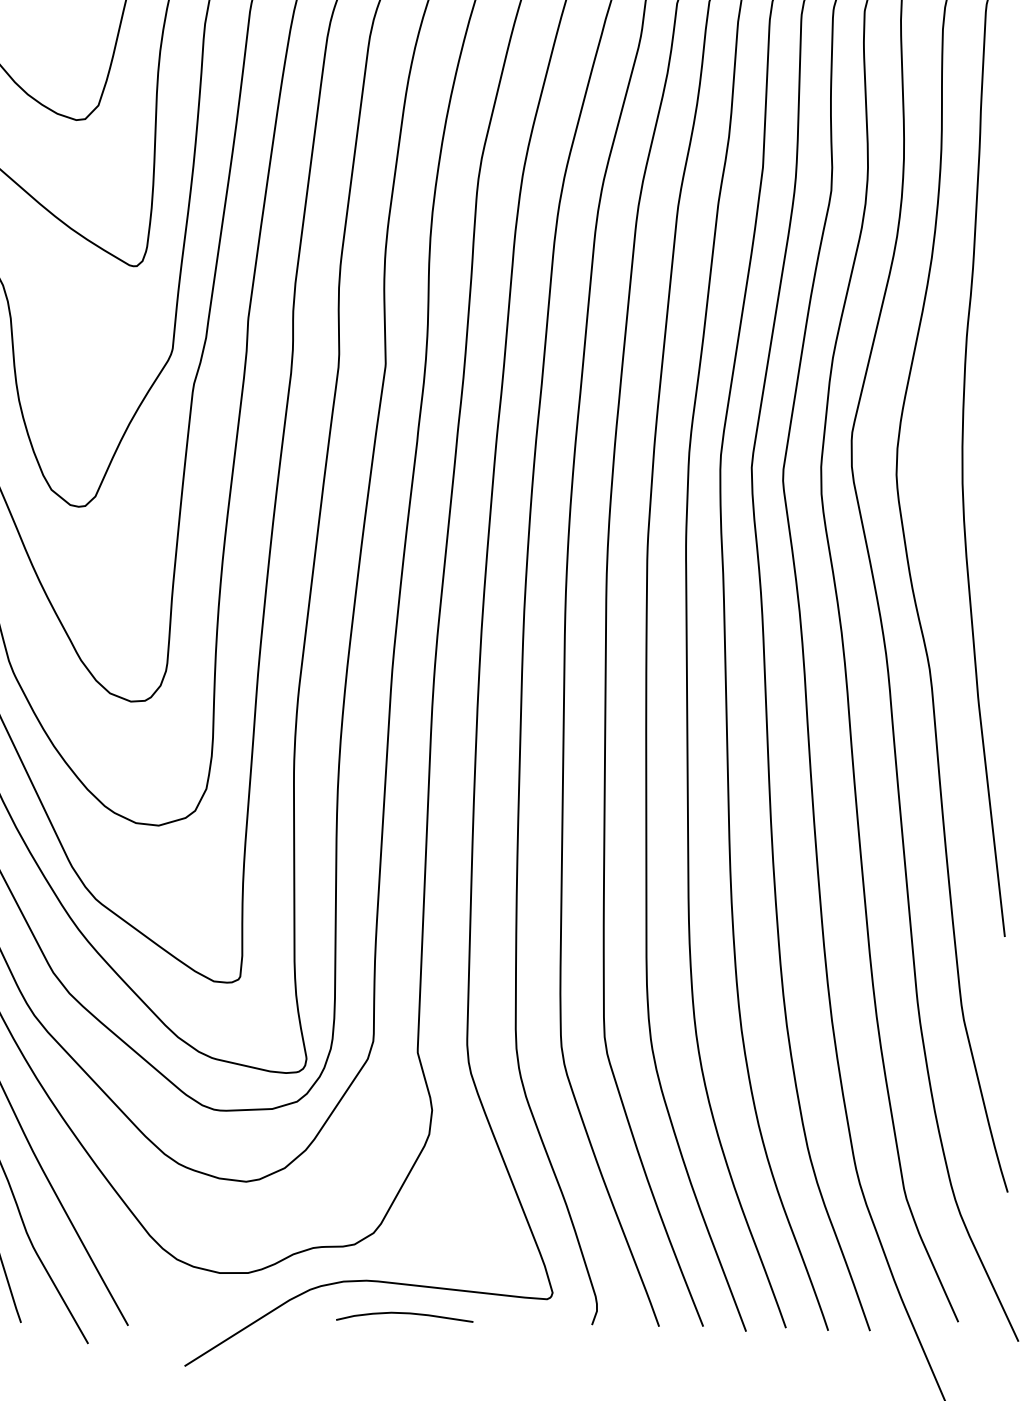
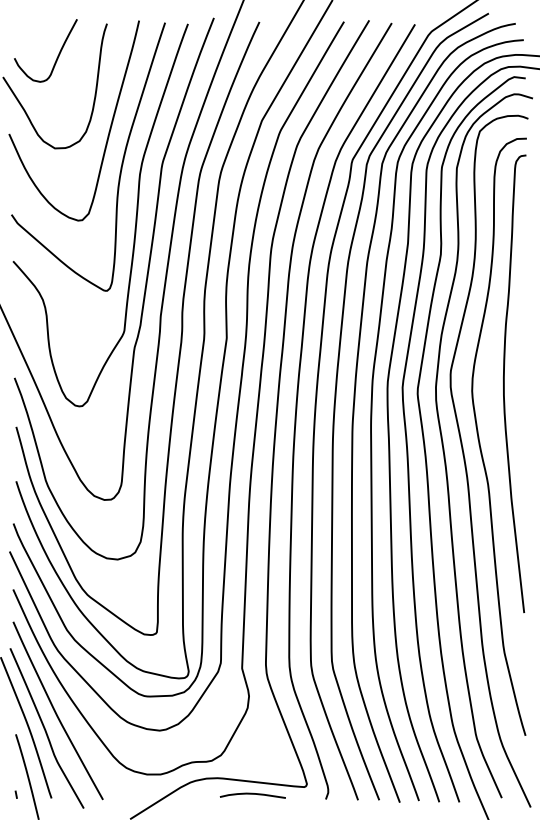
curve: (403, 1314) -> (252, 794), moved

